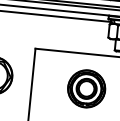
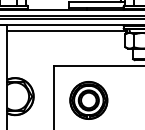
part: (86, 88) -> (88, 100), moved

